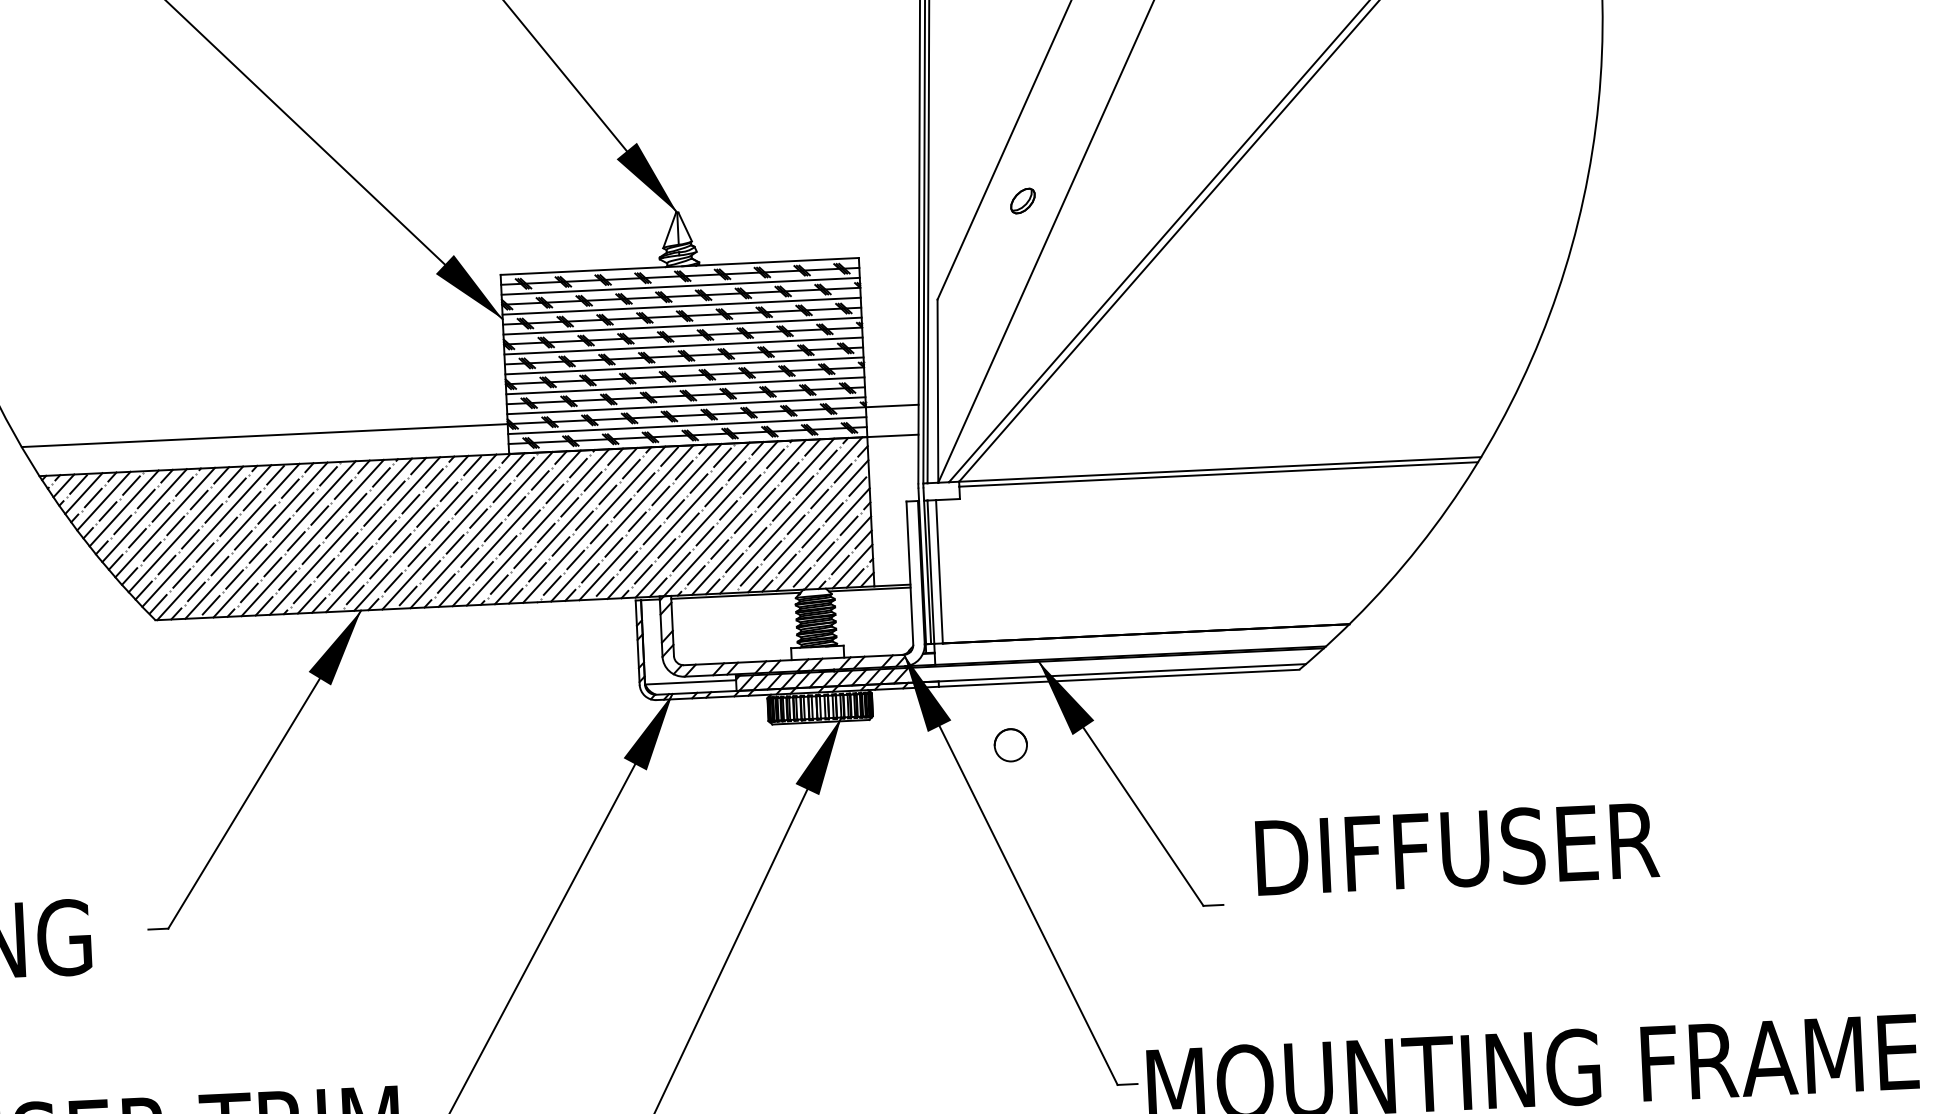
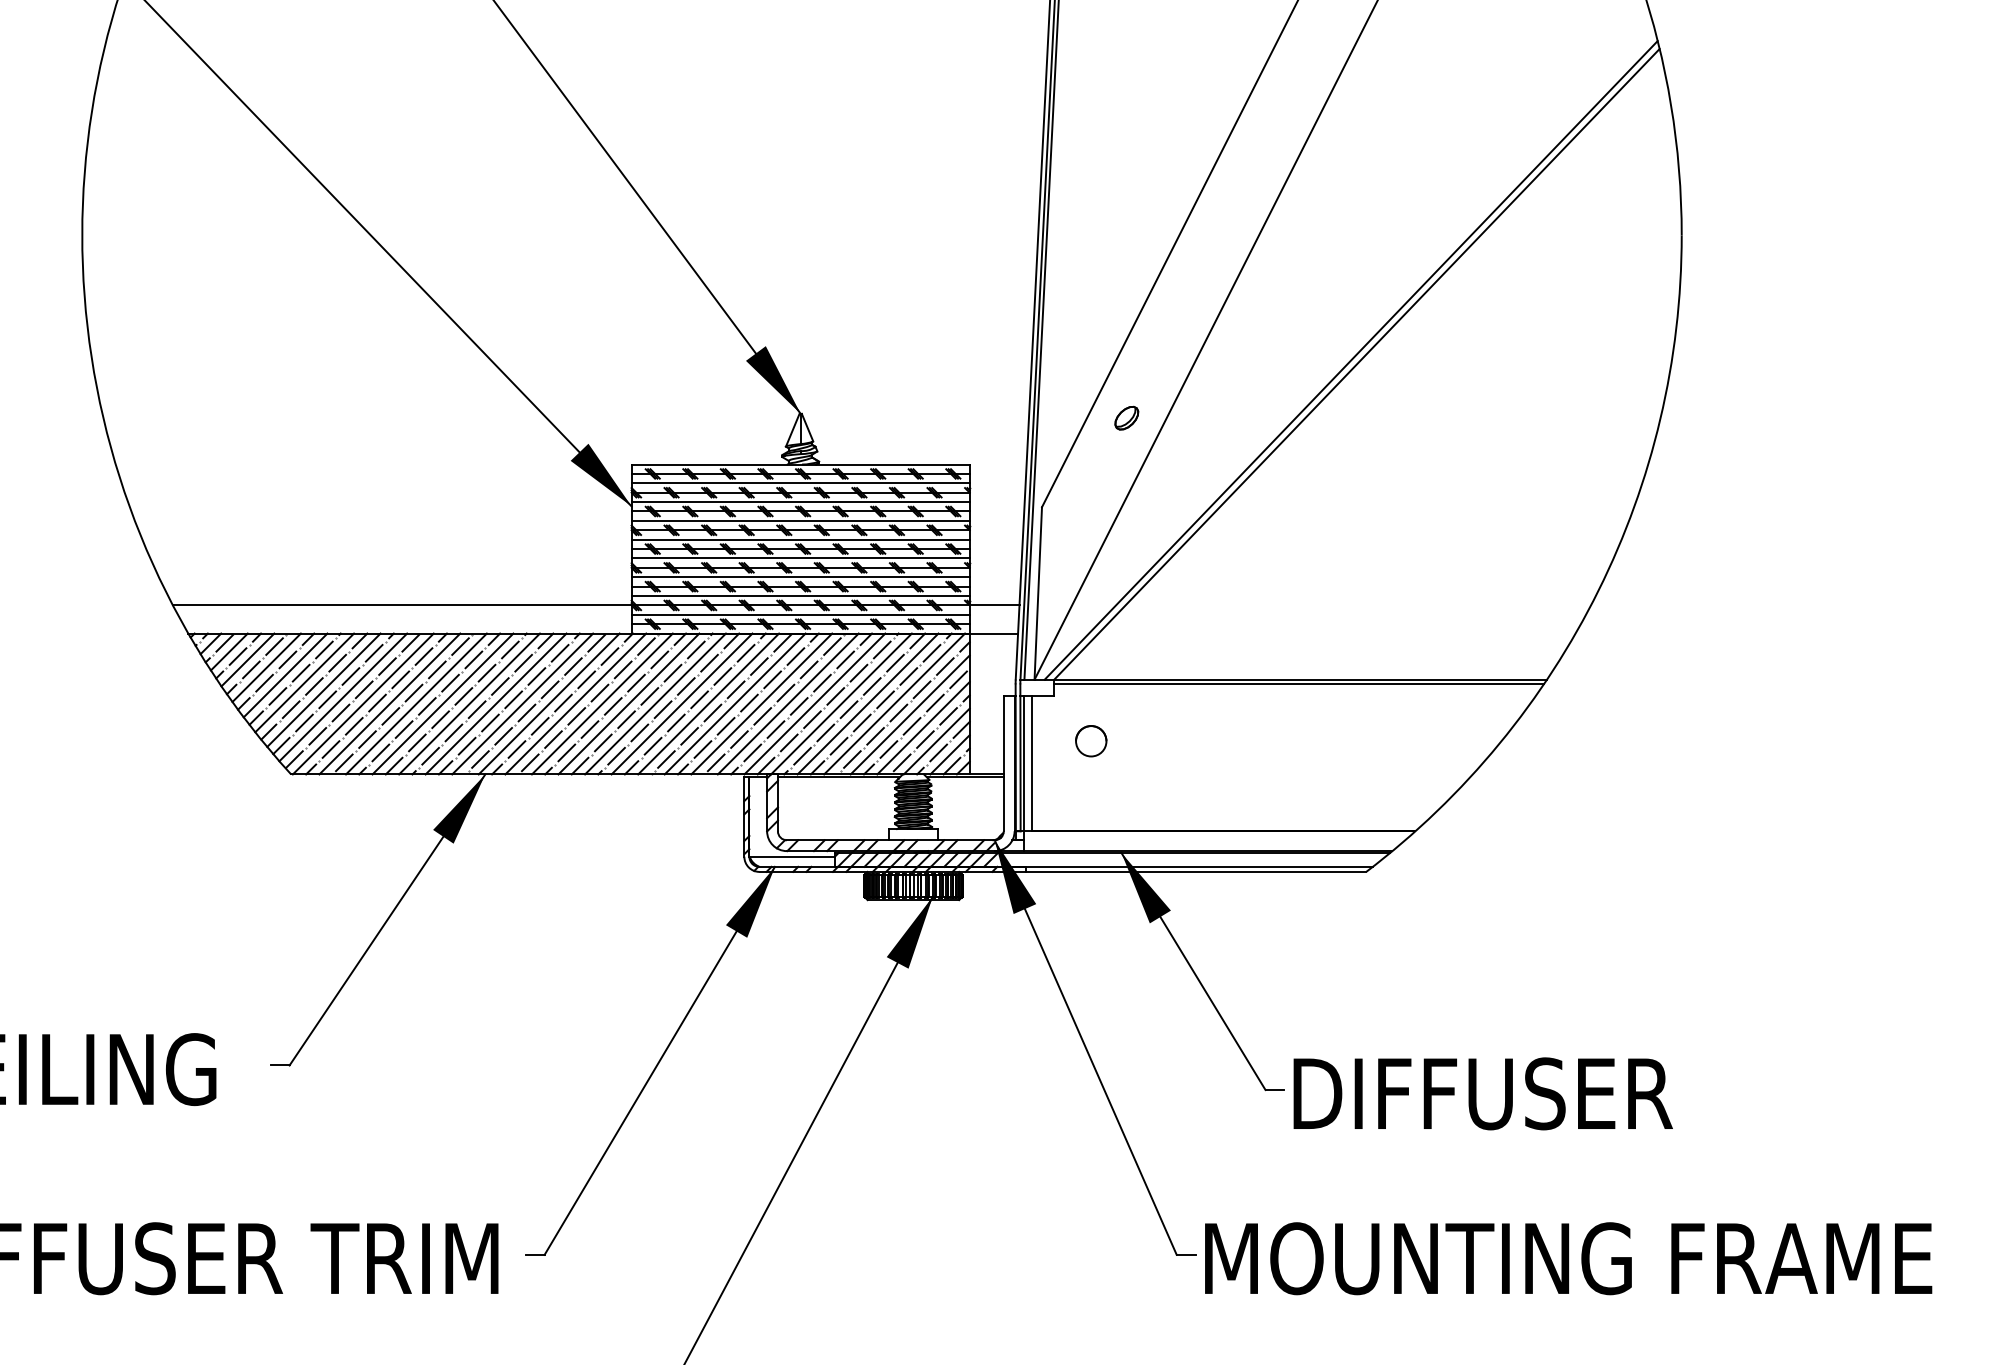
circle: (1011, 745) -> (1091, 741), moved
text: (1456, 848) -> (1482, 1093), moved

